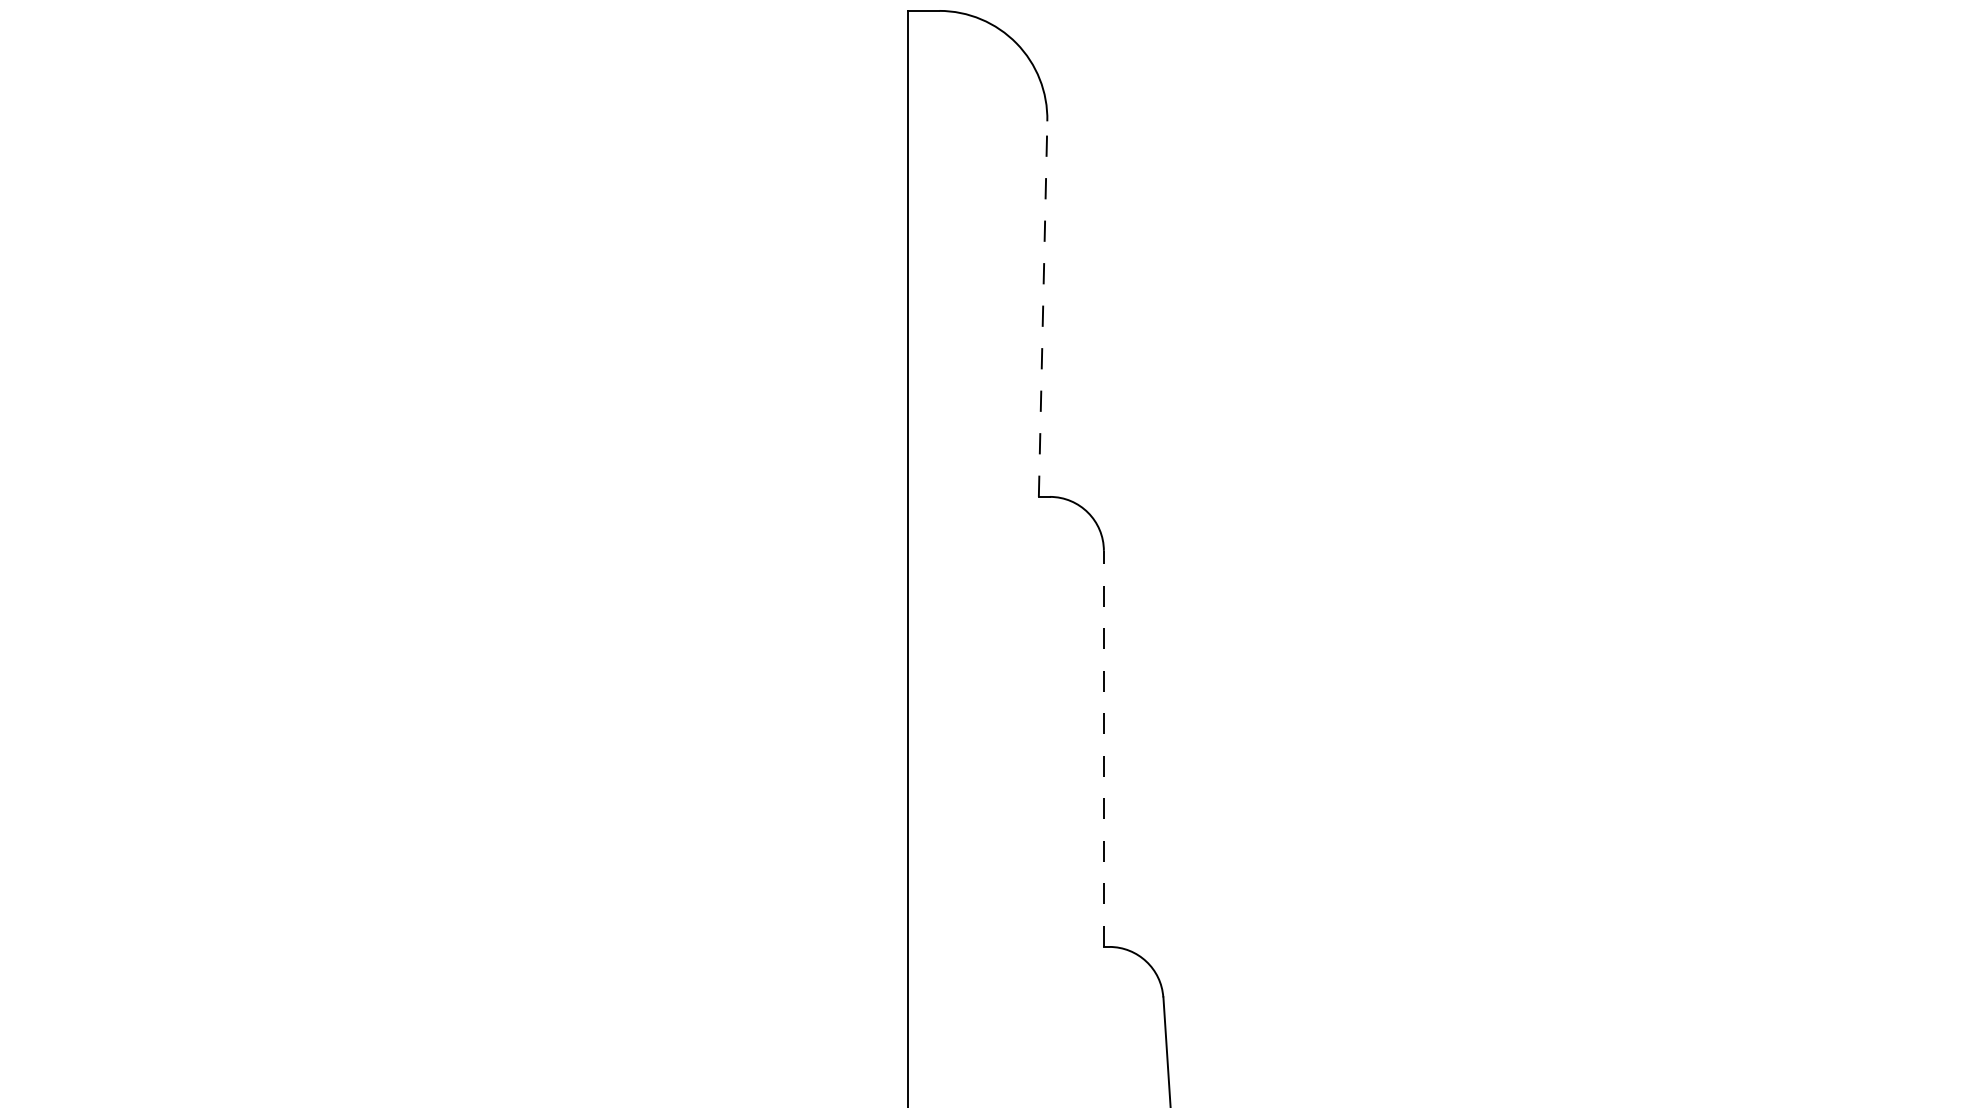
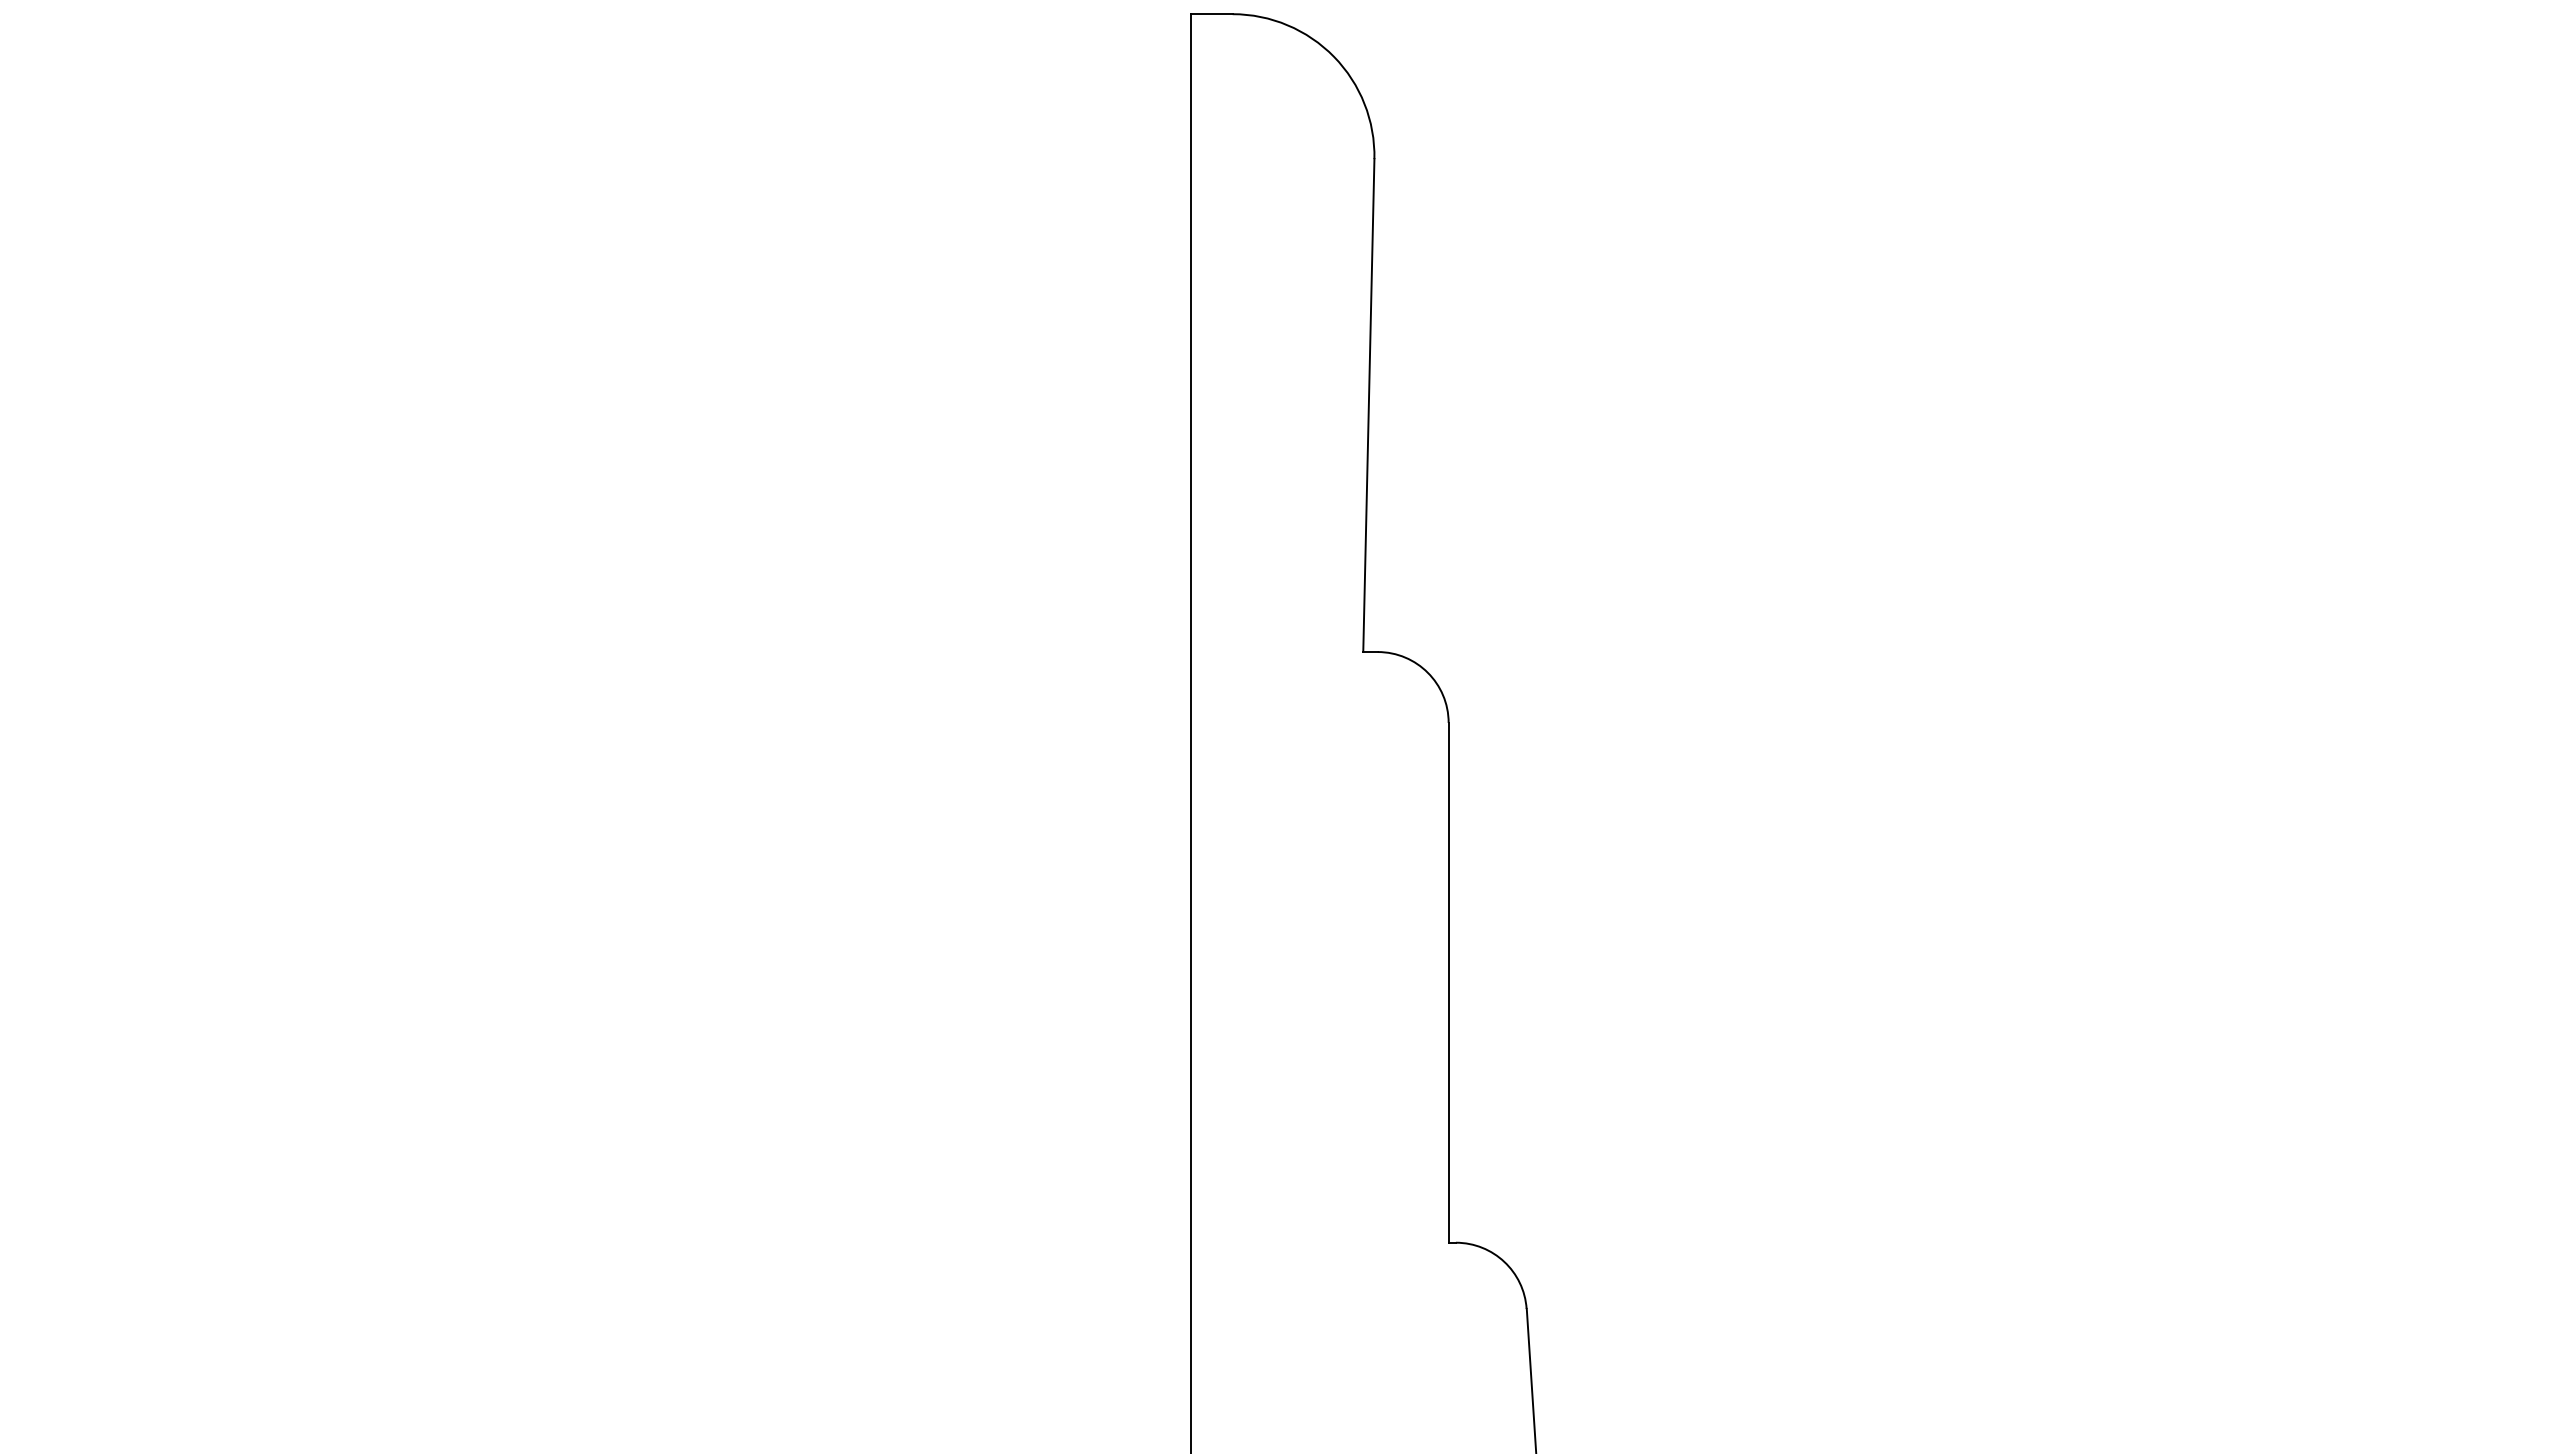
line: (1042, 309) -> (1368, 405), dashed -> solid
line: (1103, 748) -> (1448, 982), dashed -> solid

